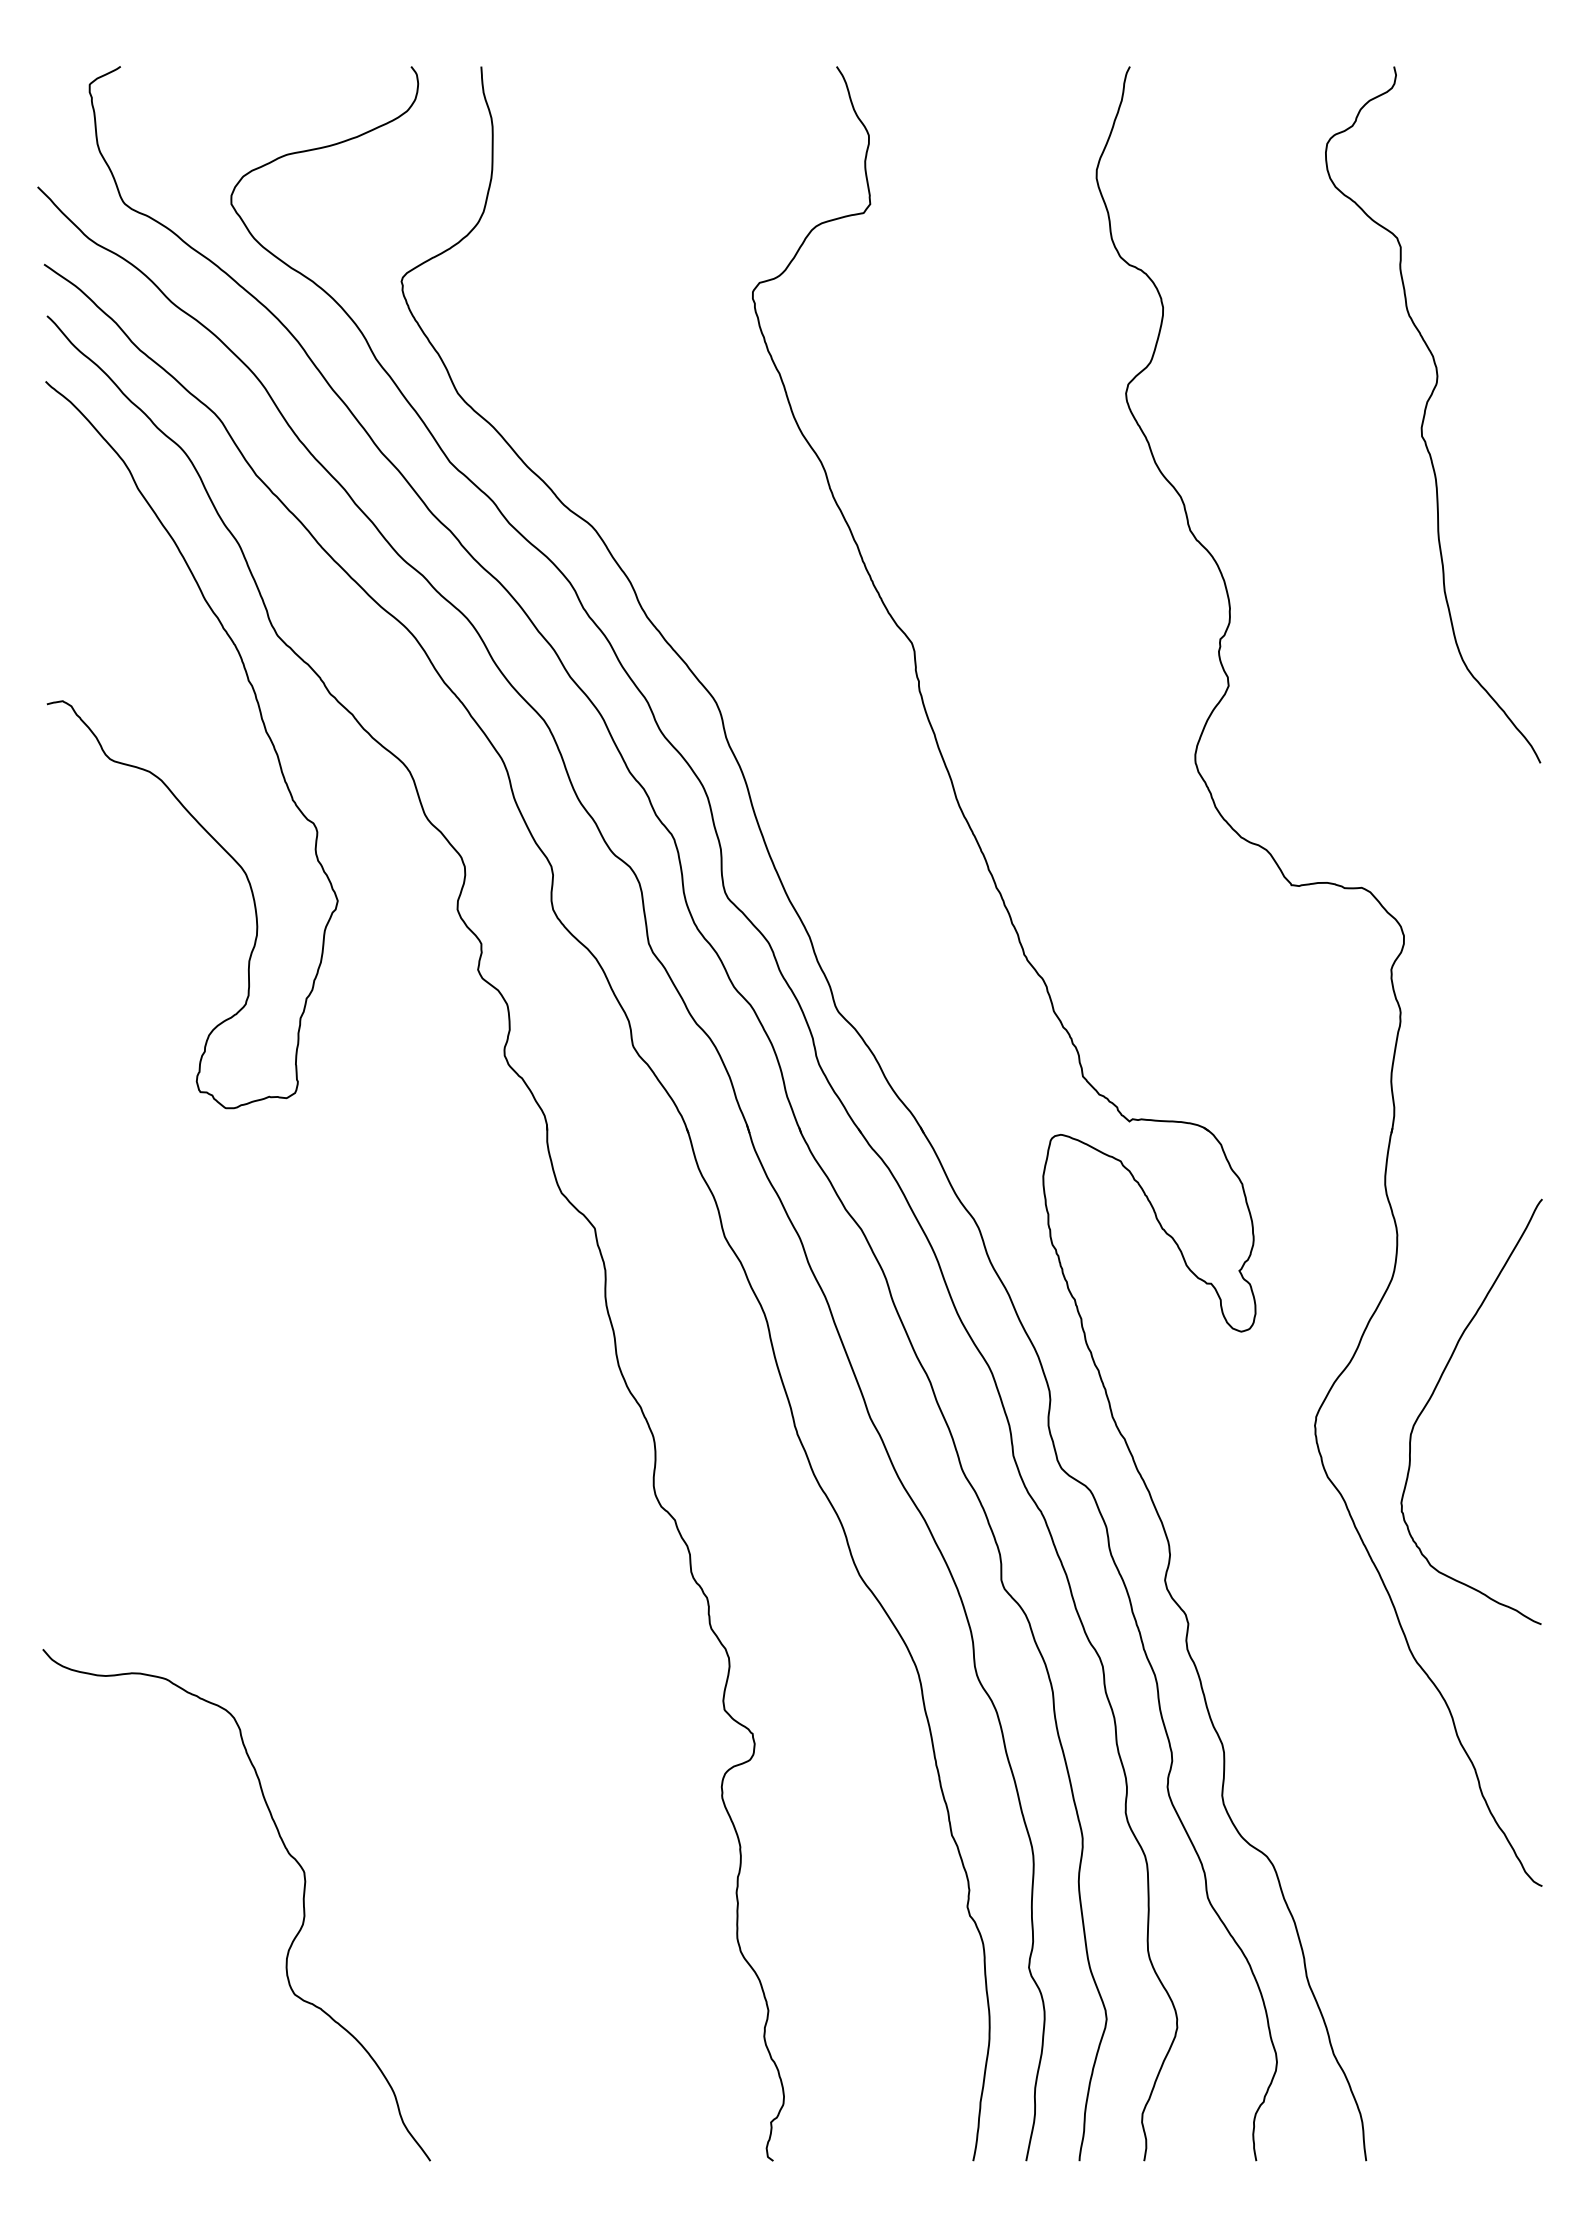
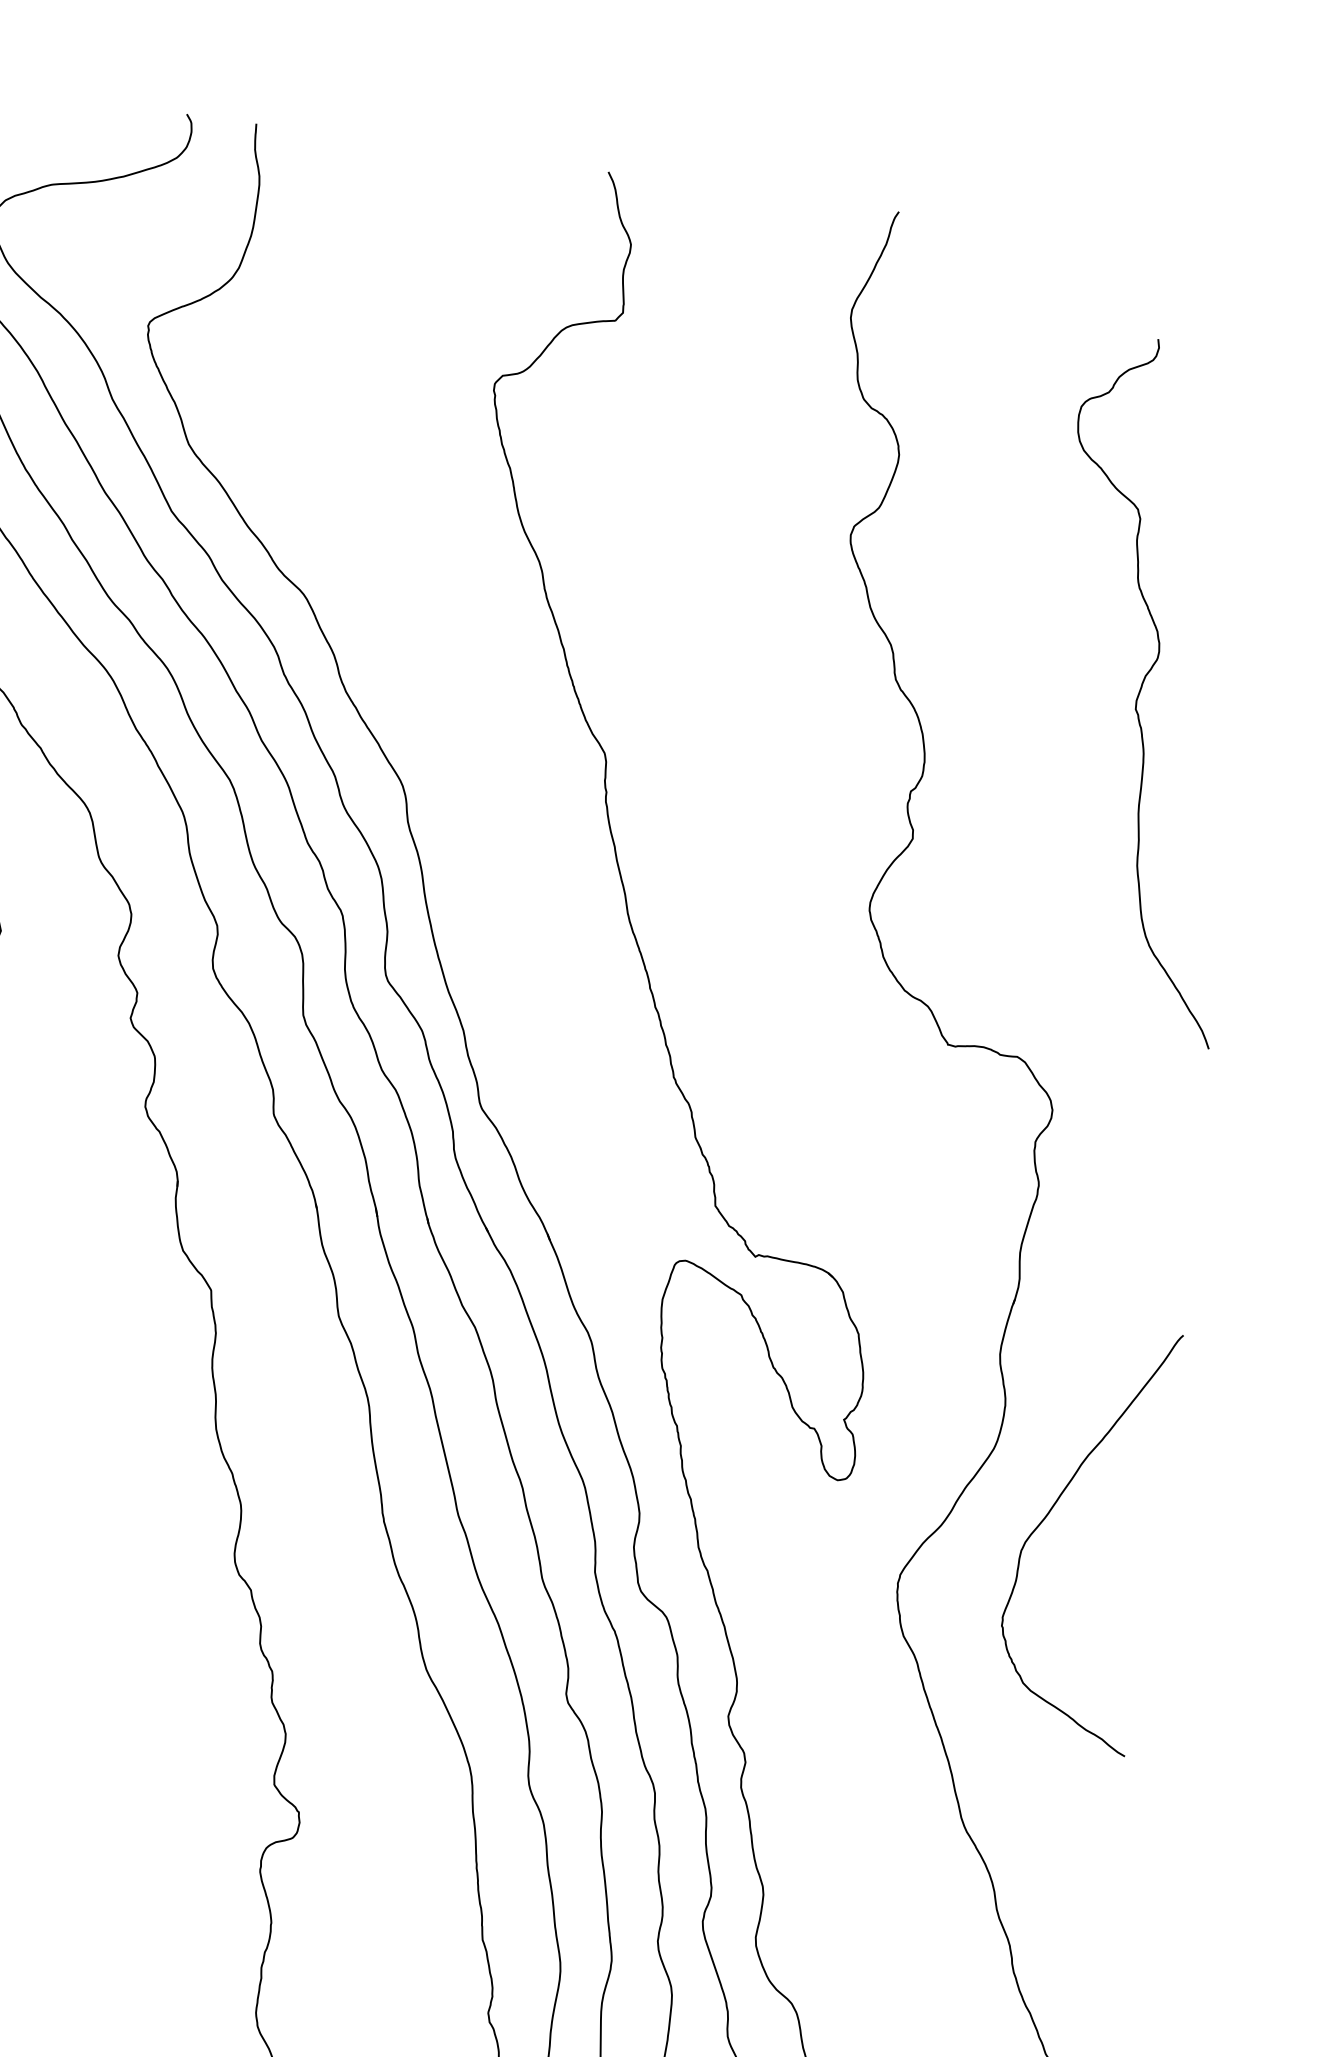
curve: (1425, 414) -> (1142, 688), moved
curve: (1434, 1392) -> (1050, 1512), moved

